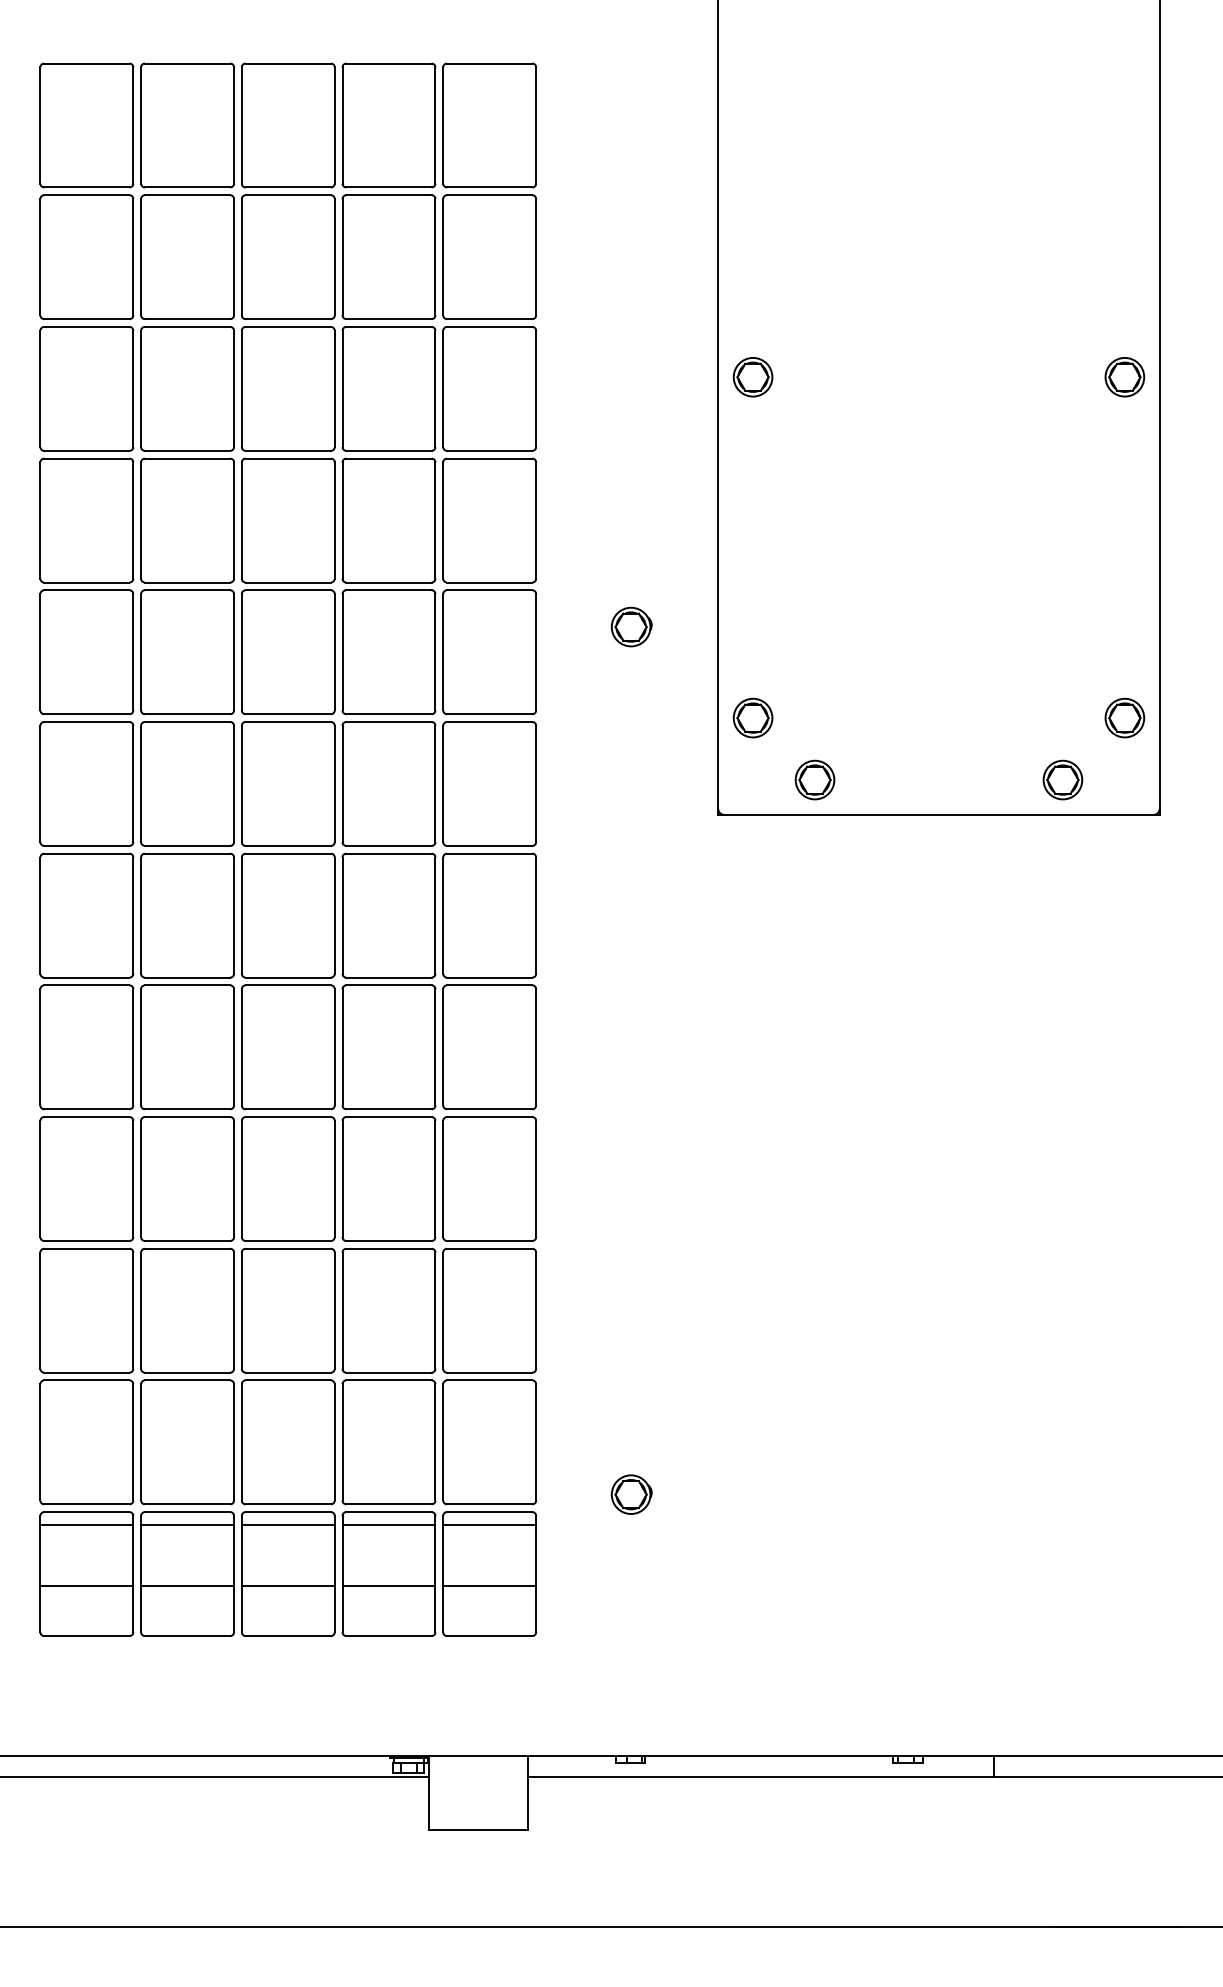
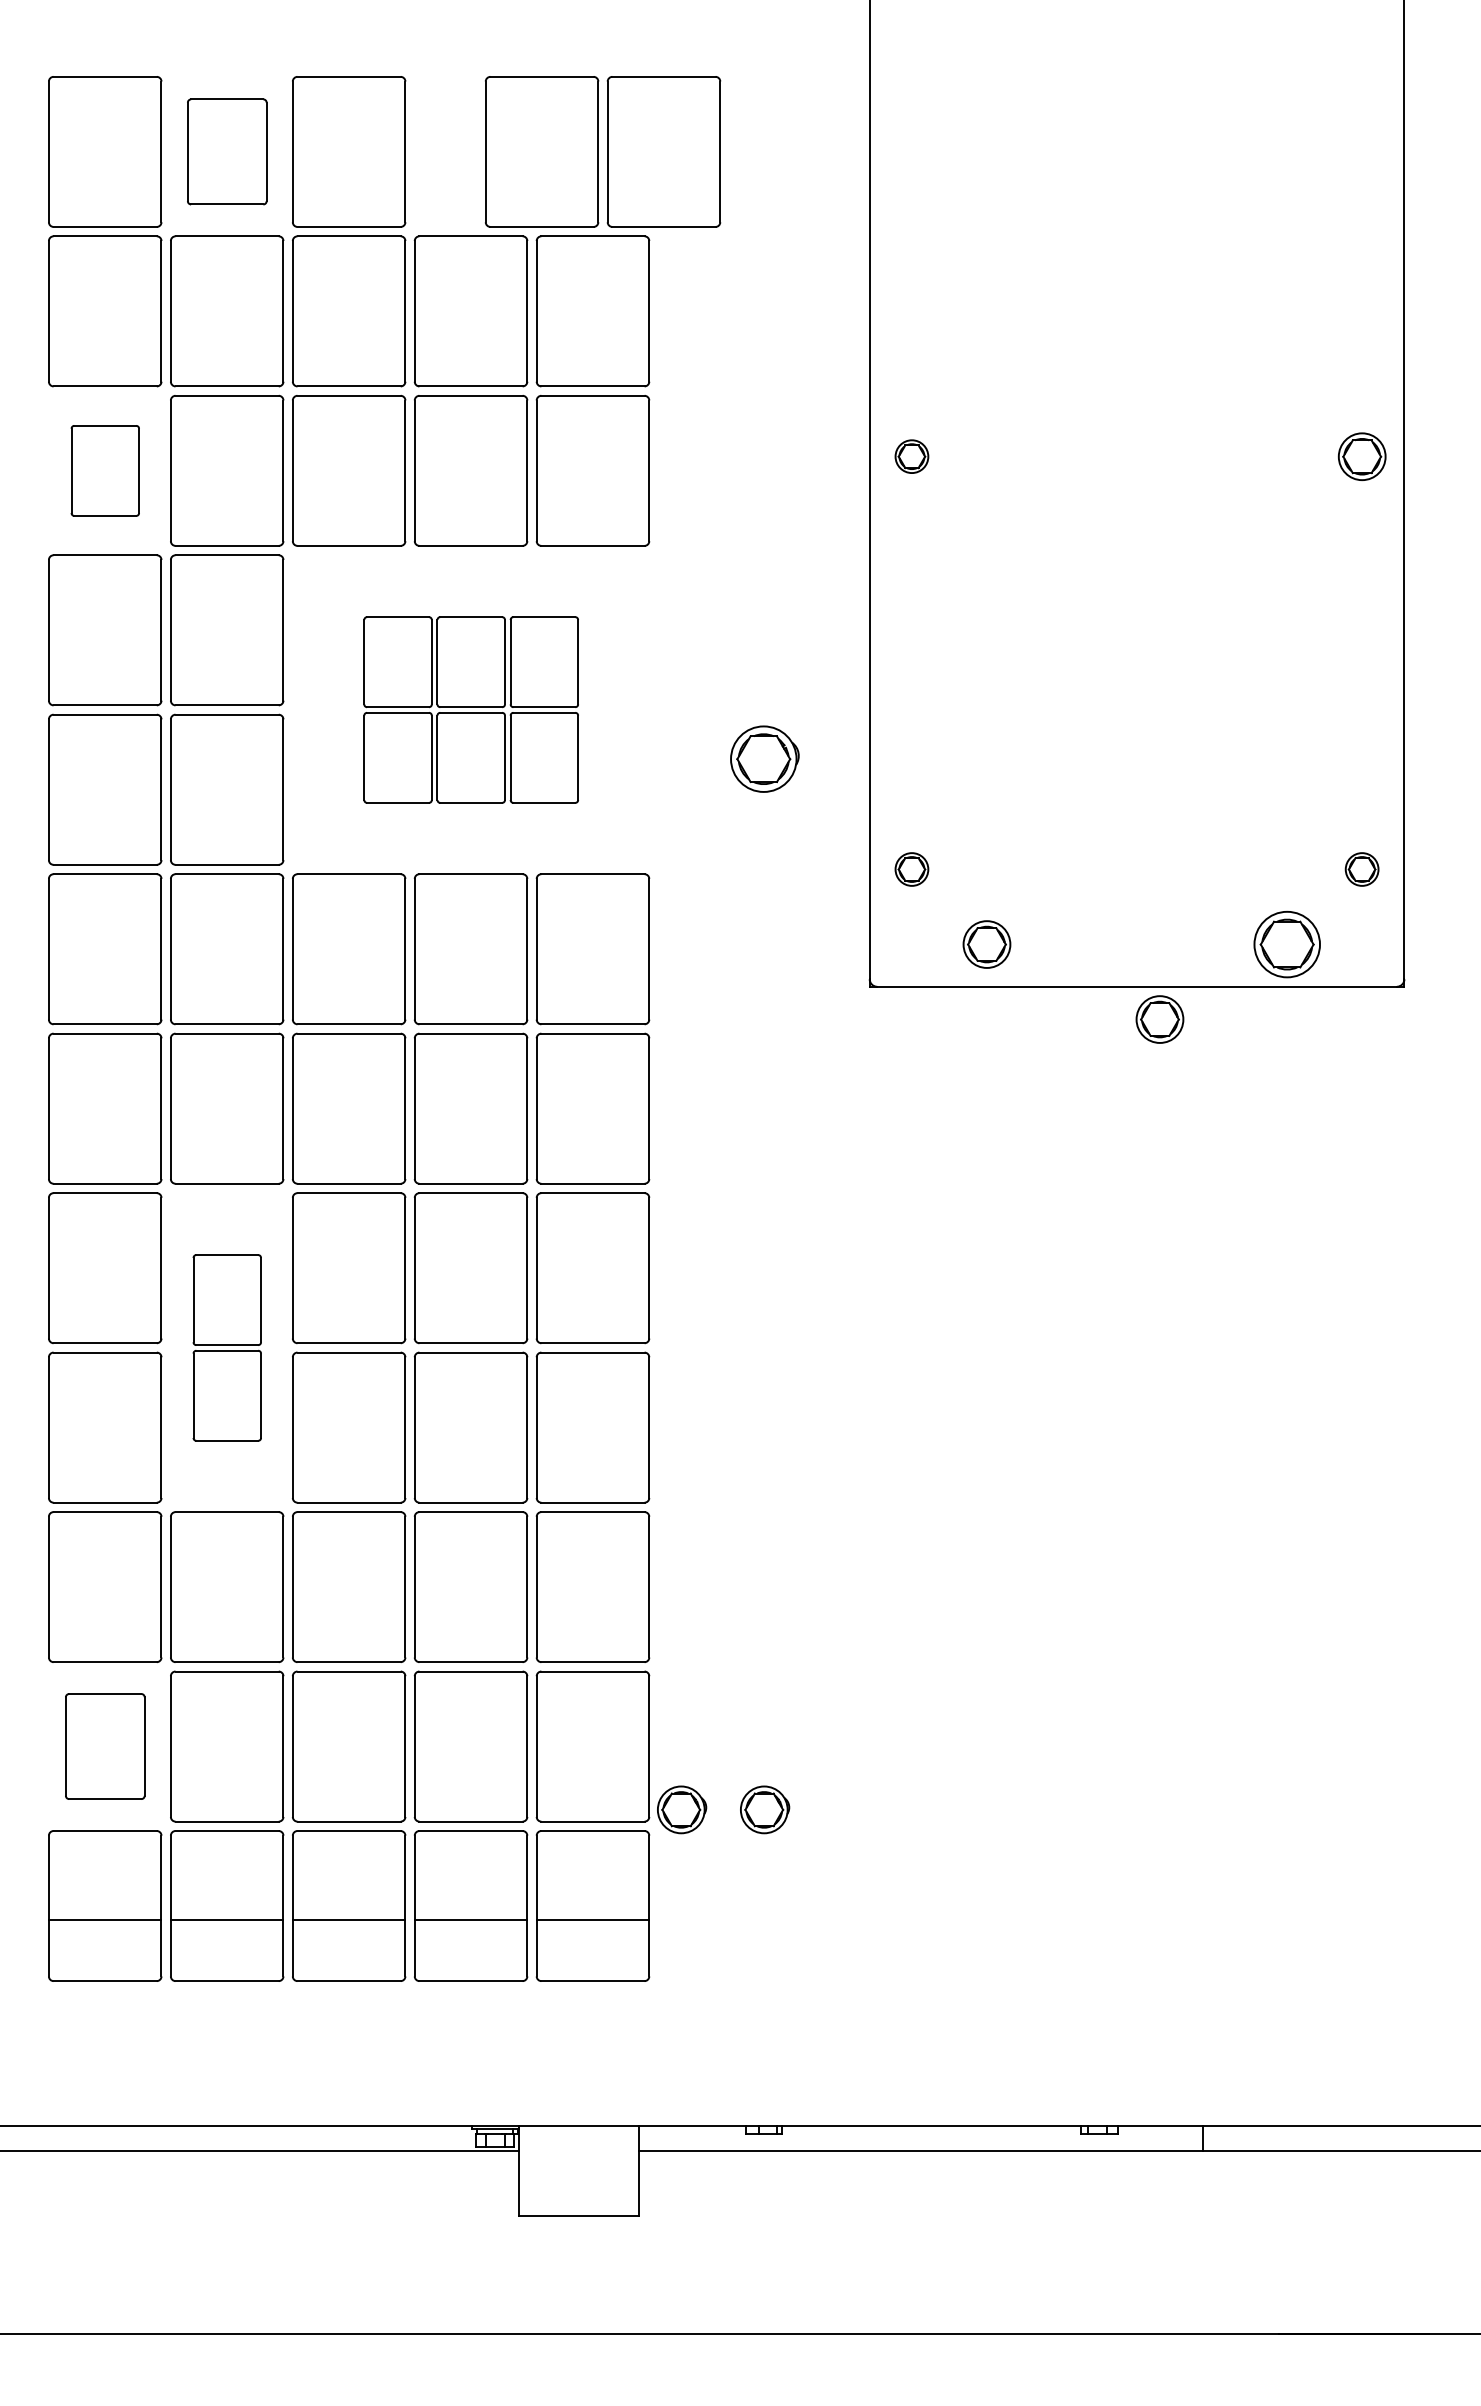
part: (187, 125) -> (227, 151), size x0.7
part: (439, 125) -> (603, 151), moved
part: (752, 377) -> (911, 456), size x0.7
part: (87, 388) -> (105, 470), size x0.6
part: (389, 585) -> (471, 709), size x0.6
part: (632, 627) -> (765, 759), size x1.4
part: (752, 718) -> (911, 869), size x0.7
part: (1124, 718) -> (1361, 869), size x0.7
part: (1062, 780) -> (1286, 944), size x1.4
part: (957, 841) -> (1159, 1019), added
part: (187, 1112) -> (227, 1347), size x0.6
part: (87, 1442) -> (105, 1746), size x0.7
part: (563, 1494) -> (682, 1809), added
line: (86, 1524) -> (104, 1846), removed
line: (187, 1524) -> (226, 1846), removed
line: (287, 1524) -> (348, 1846), removed
line: (388, 1524) -> (470, 1846), removed
line: (489, 1524) -> (592, 1846), removed

